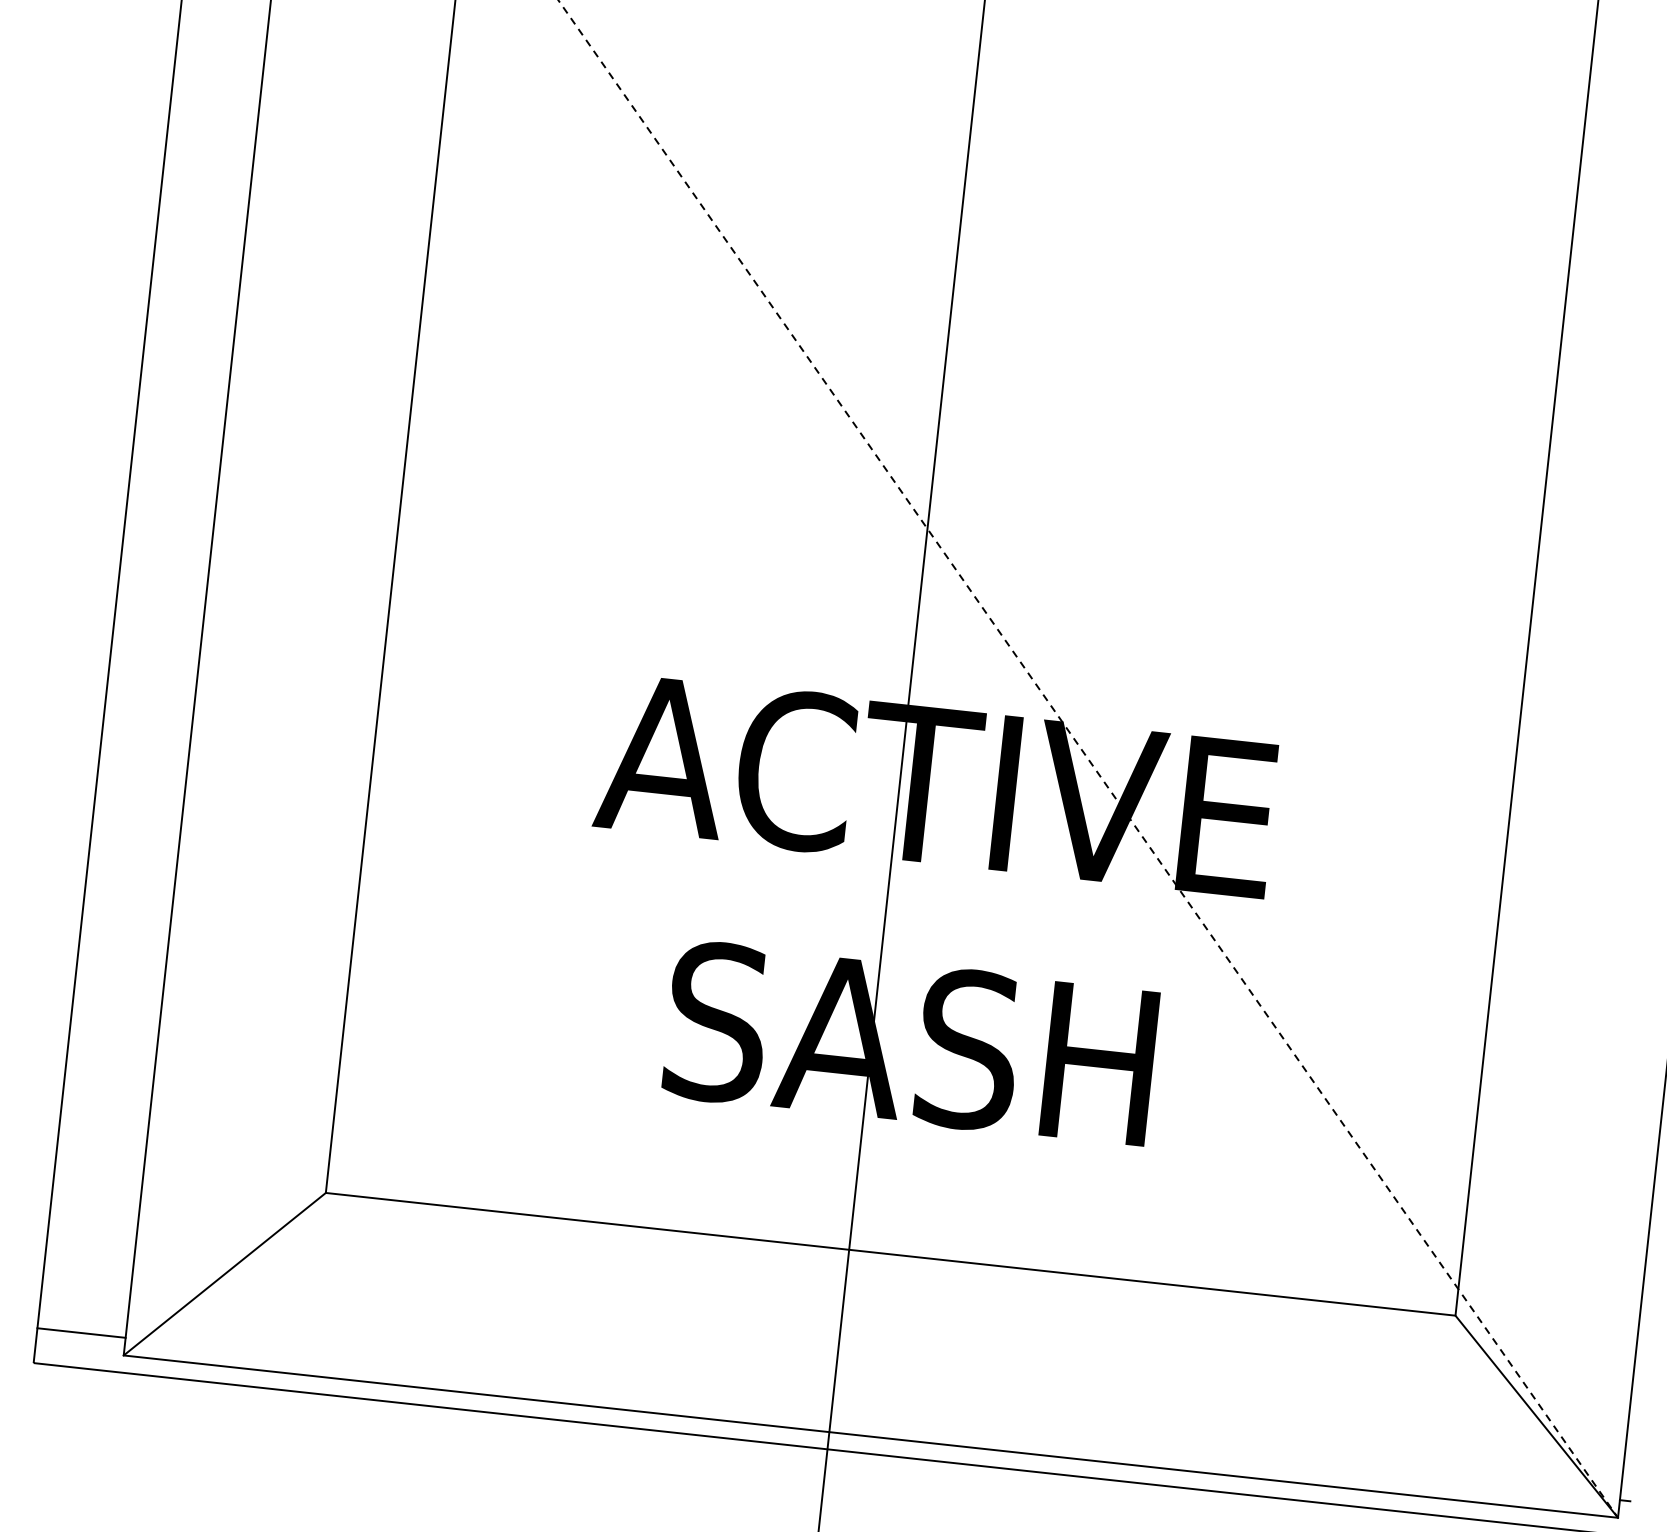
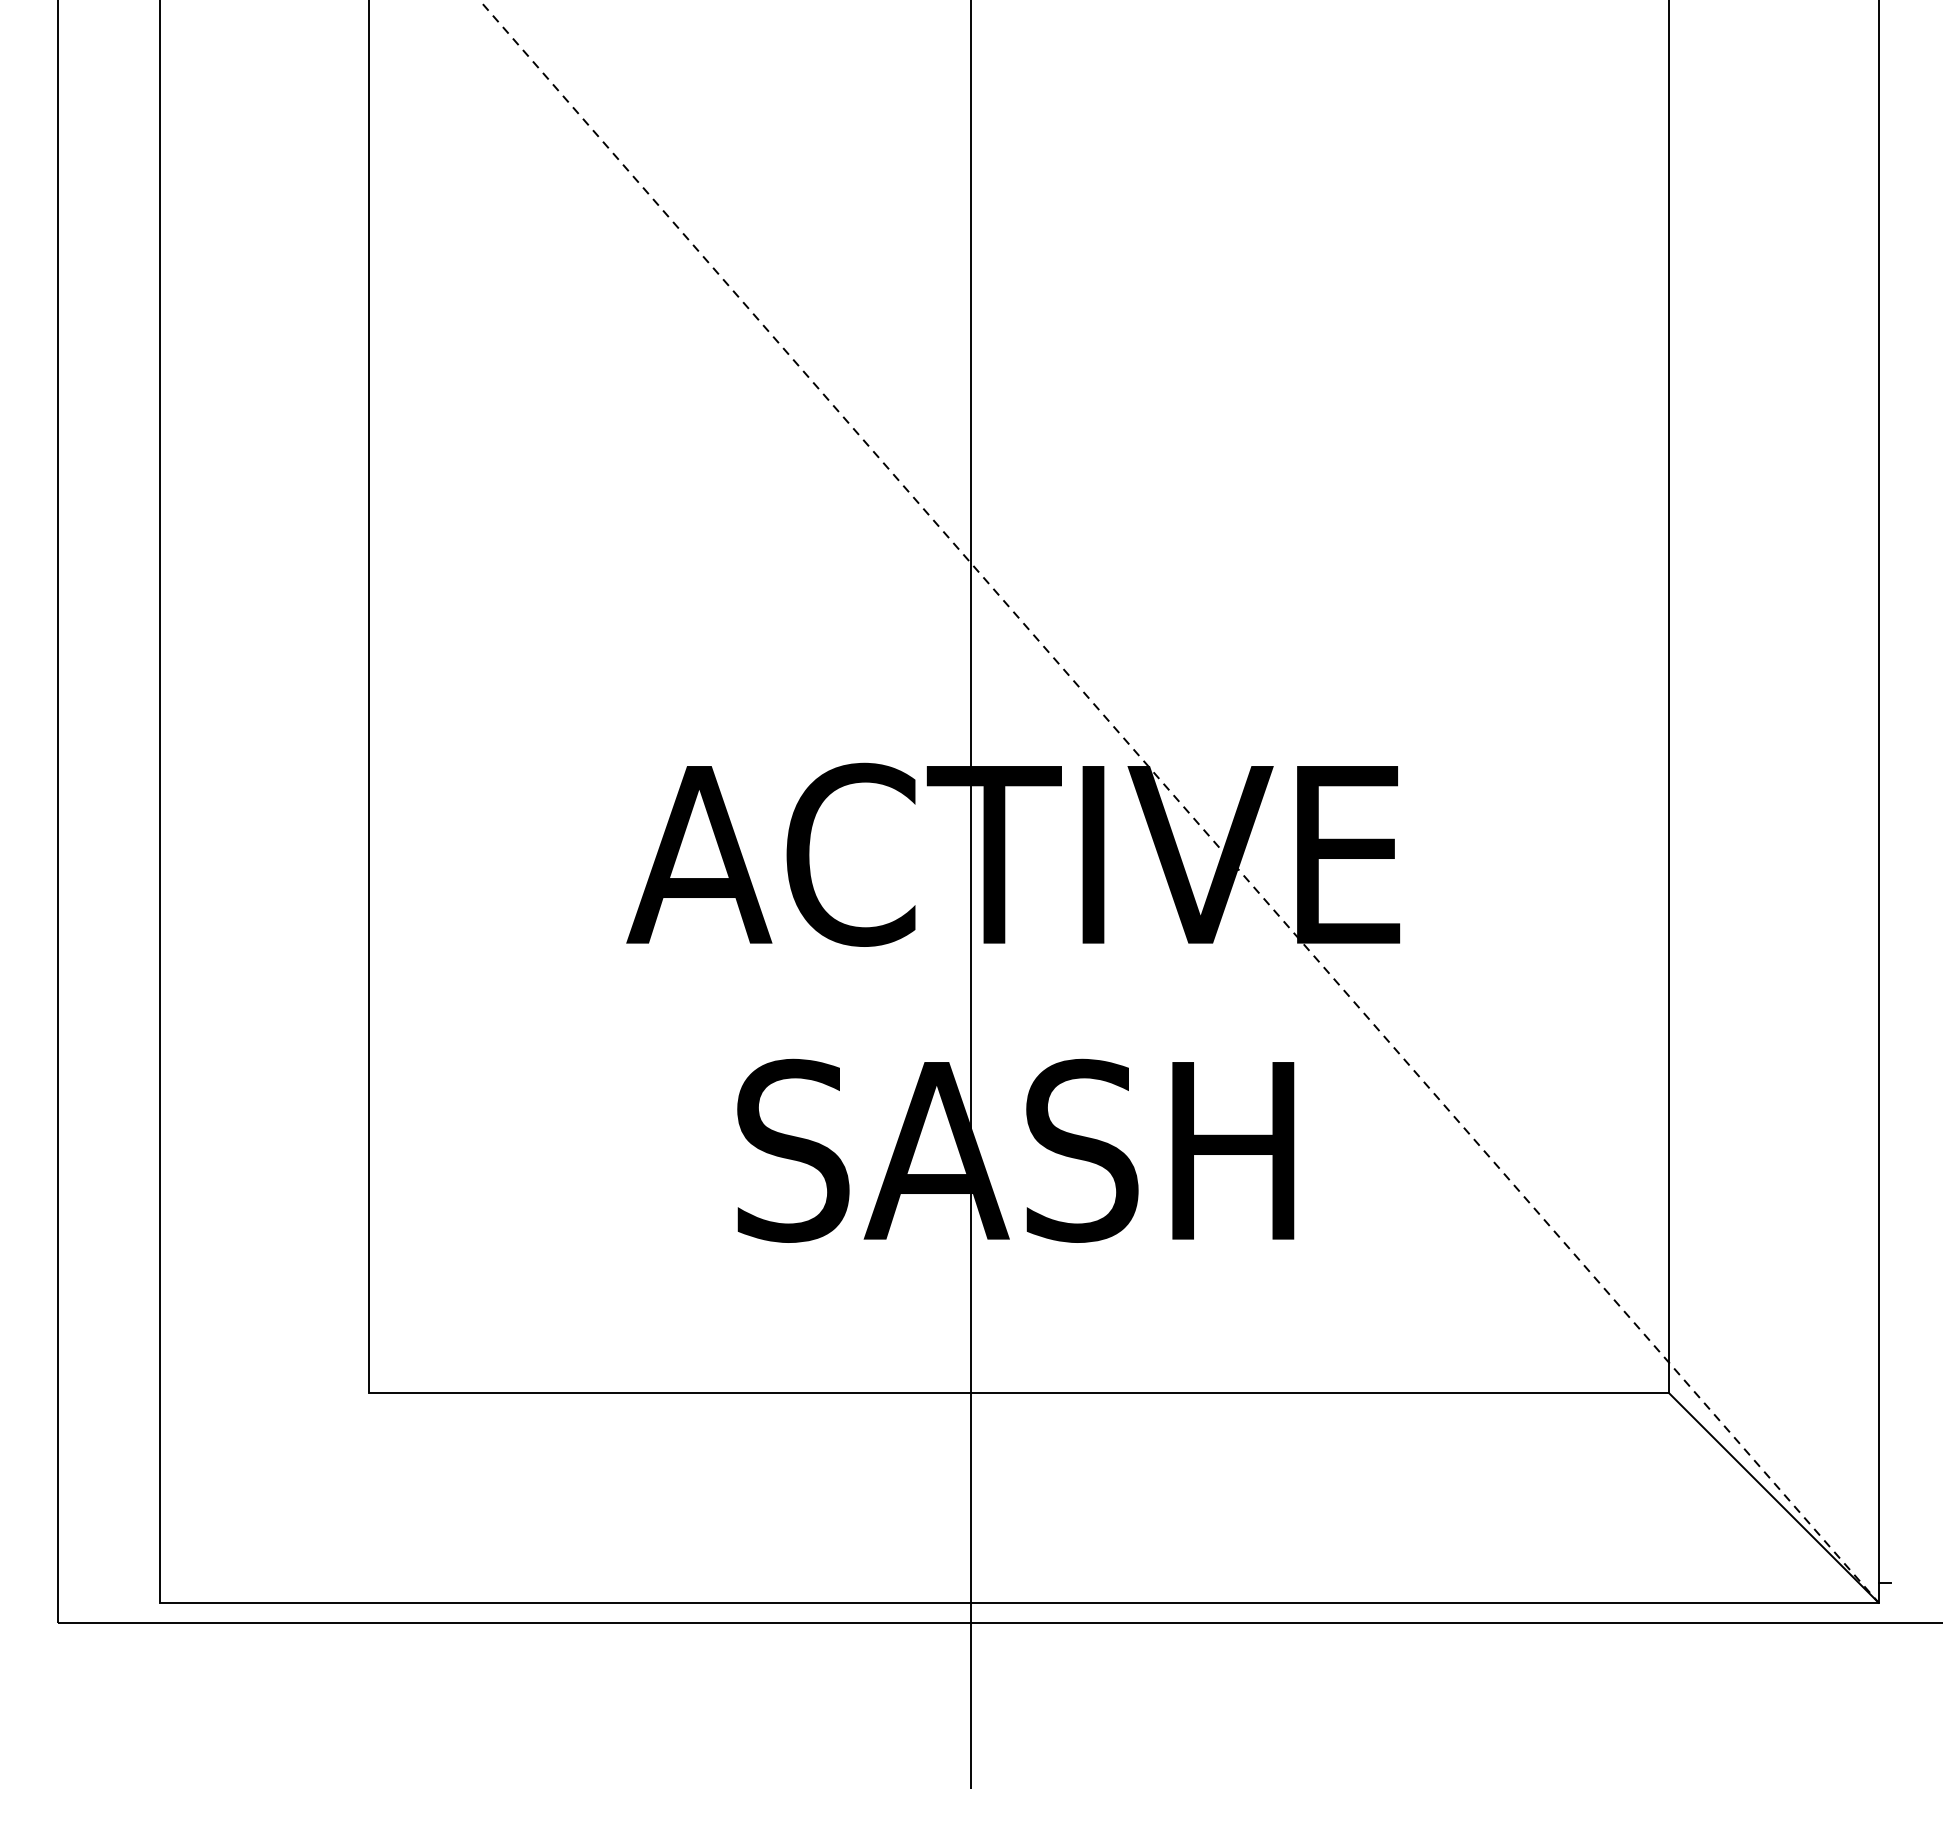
line: (224, 1273) -> (264, 1497), removed
line: (81, 1332) -> (108, 1582), removed

